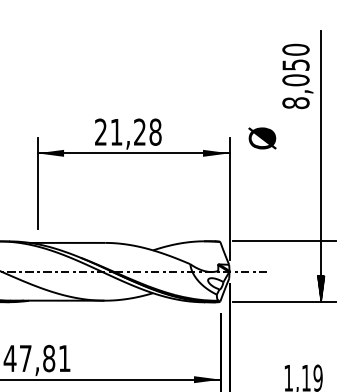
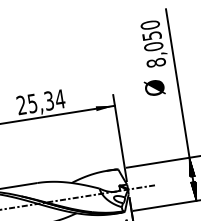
text: (135, 131) -> (45, 100), 21,28 -> 25,34
text: (262, 138) -> (154, 88), moved
hatch: (320, 254) -> (190, 167), added

